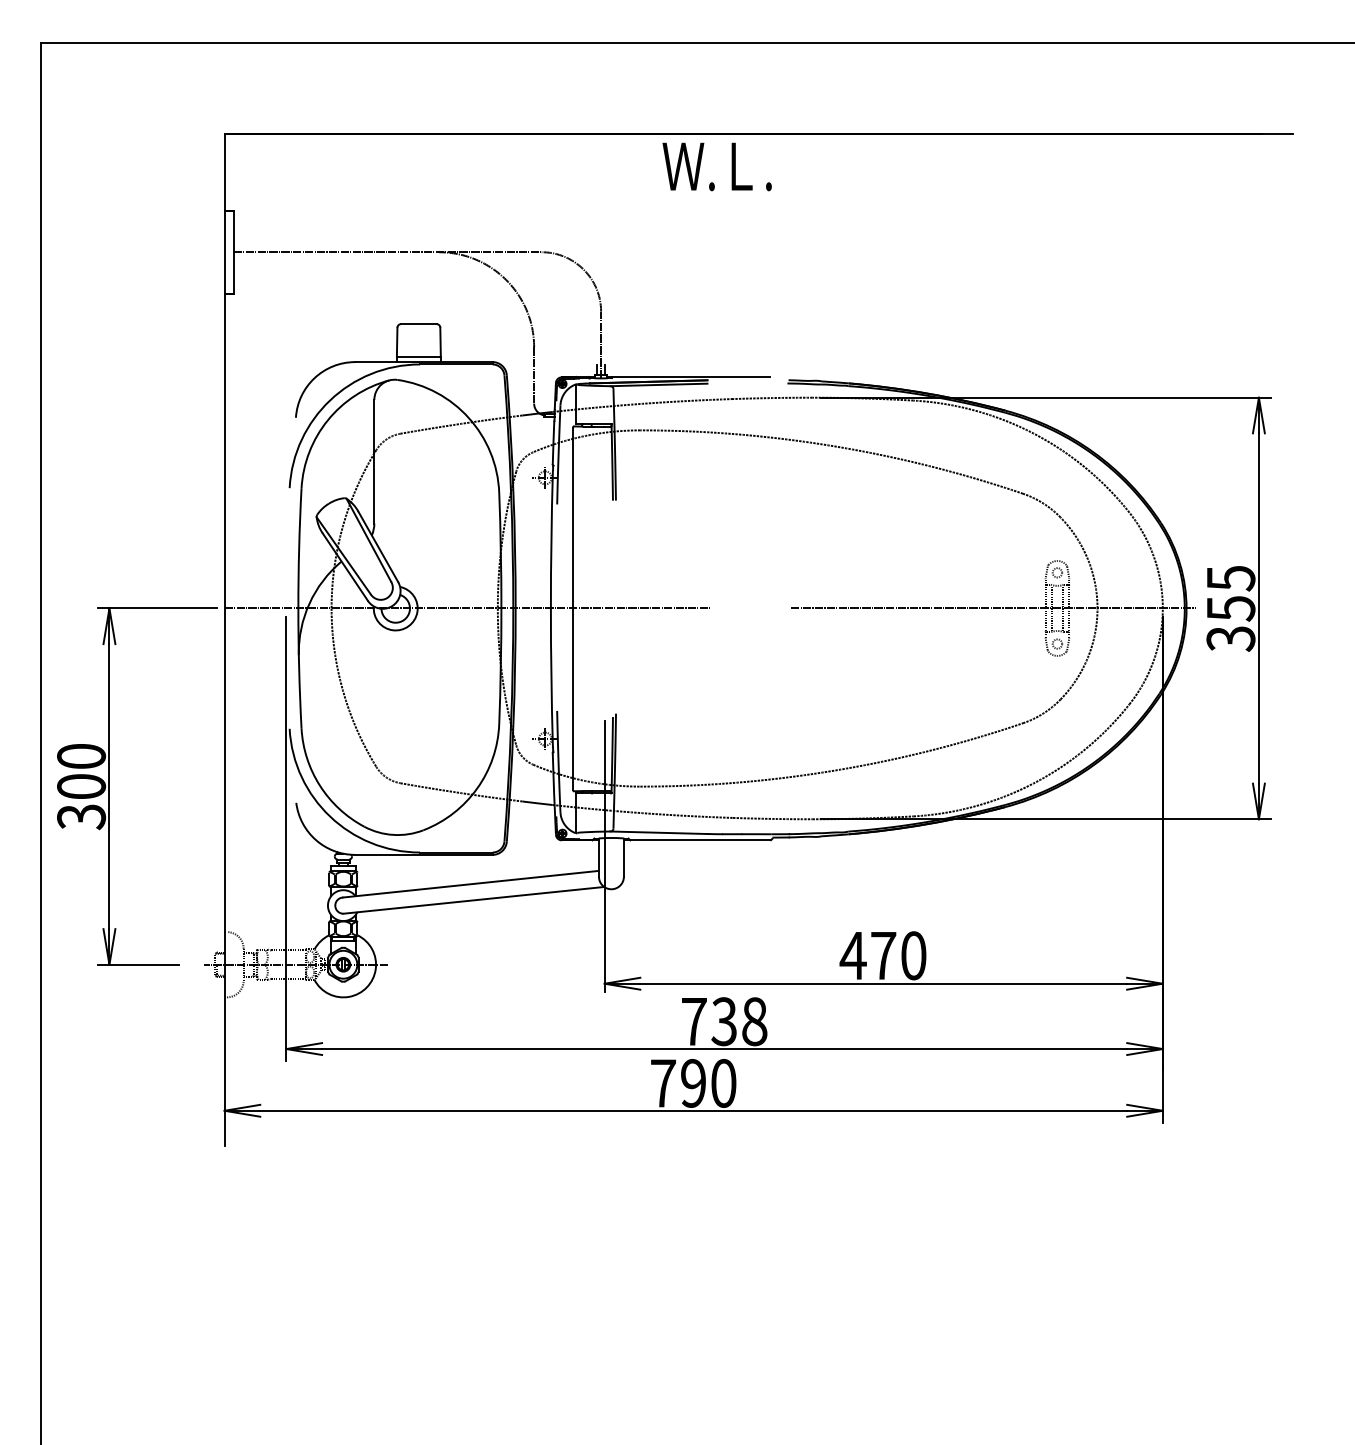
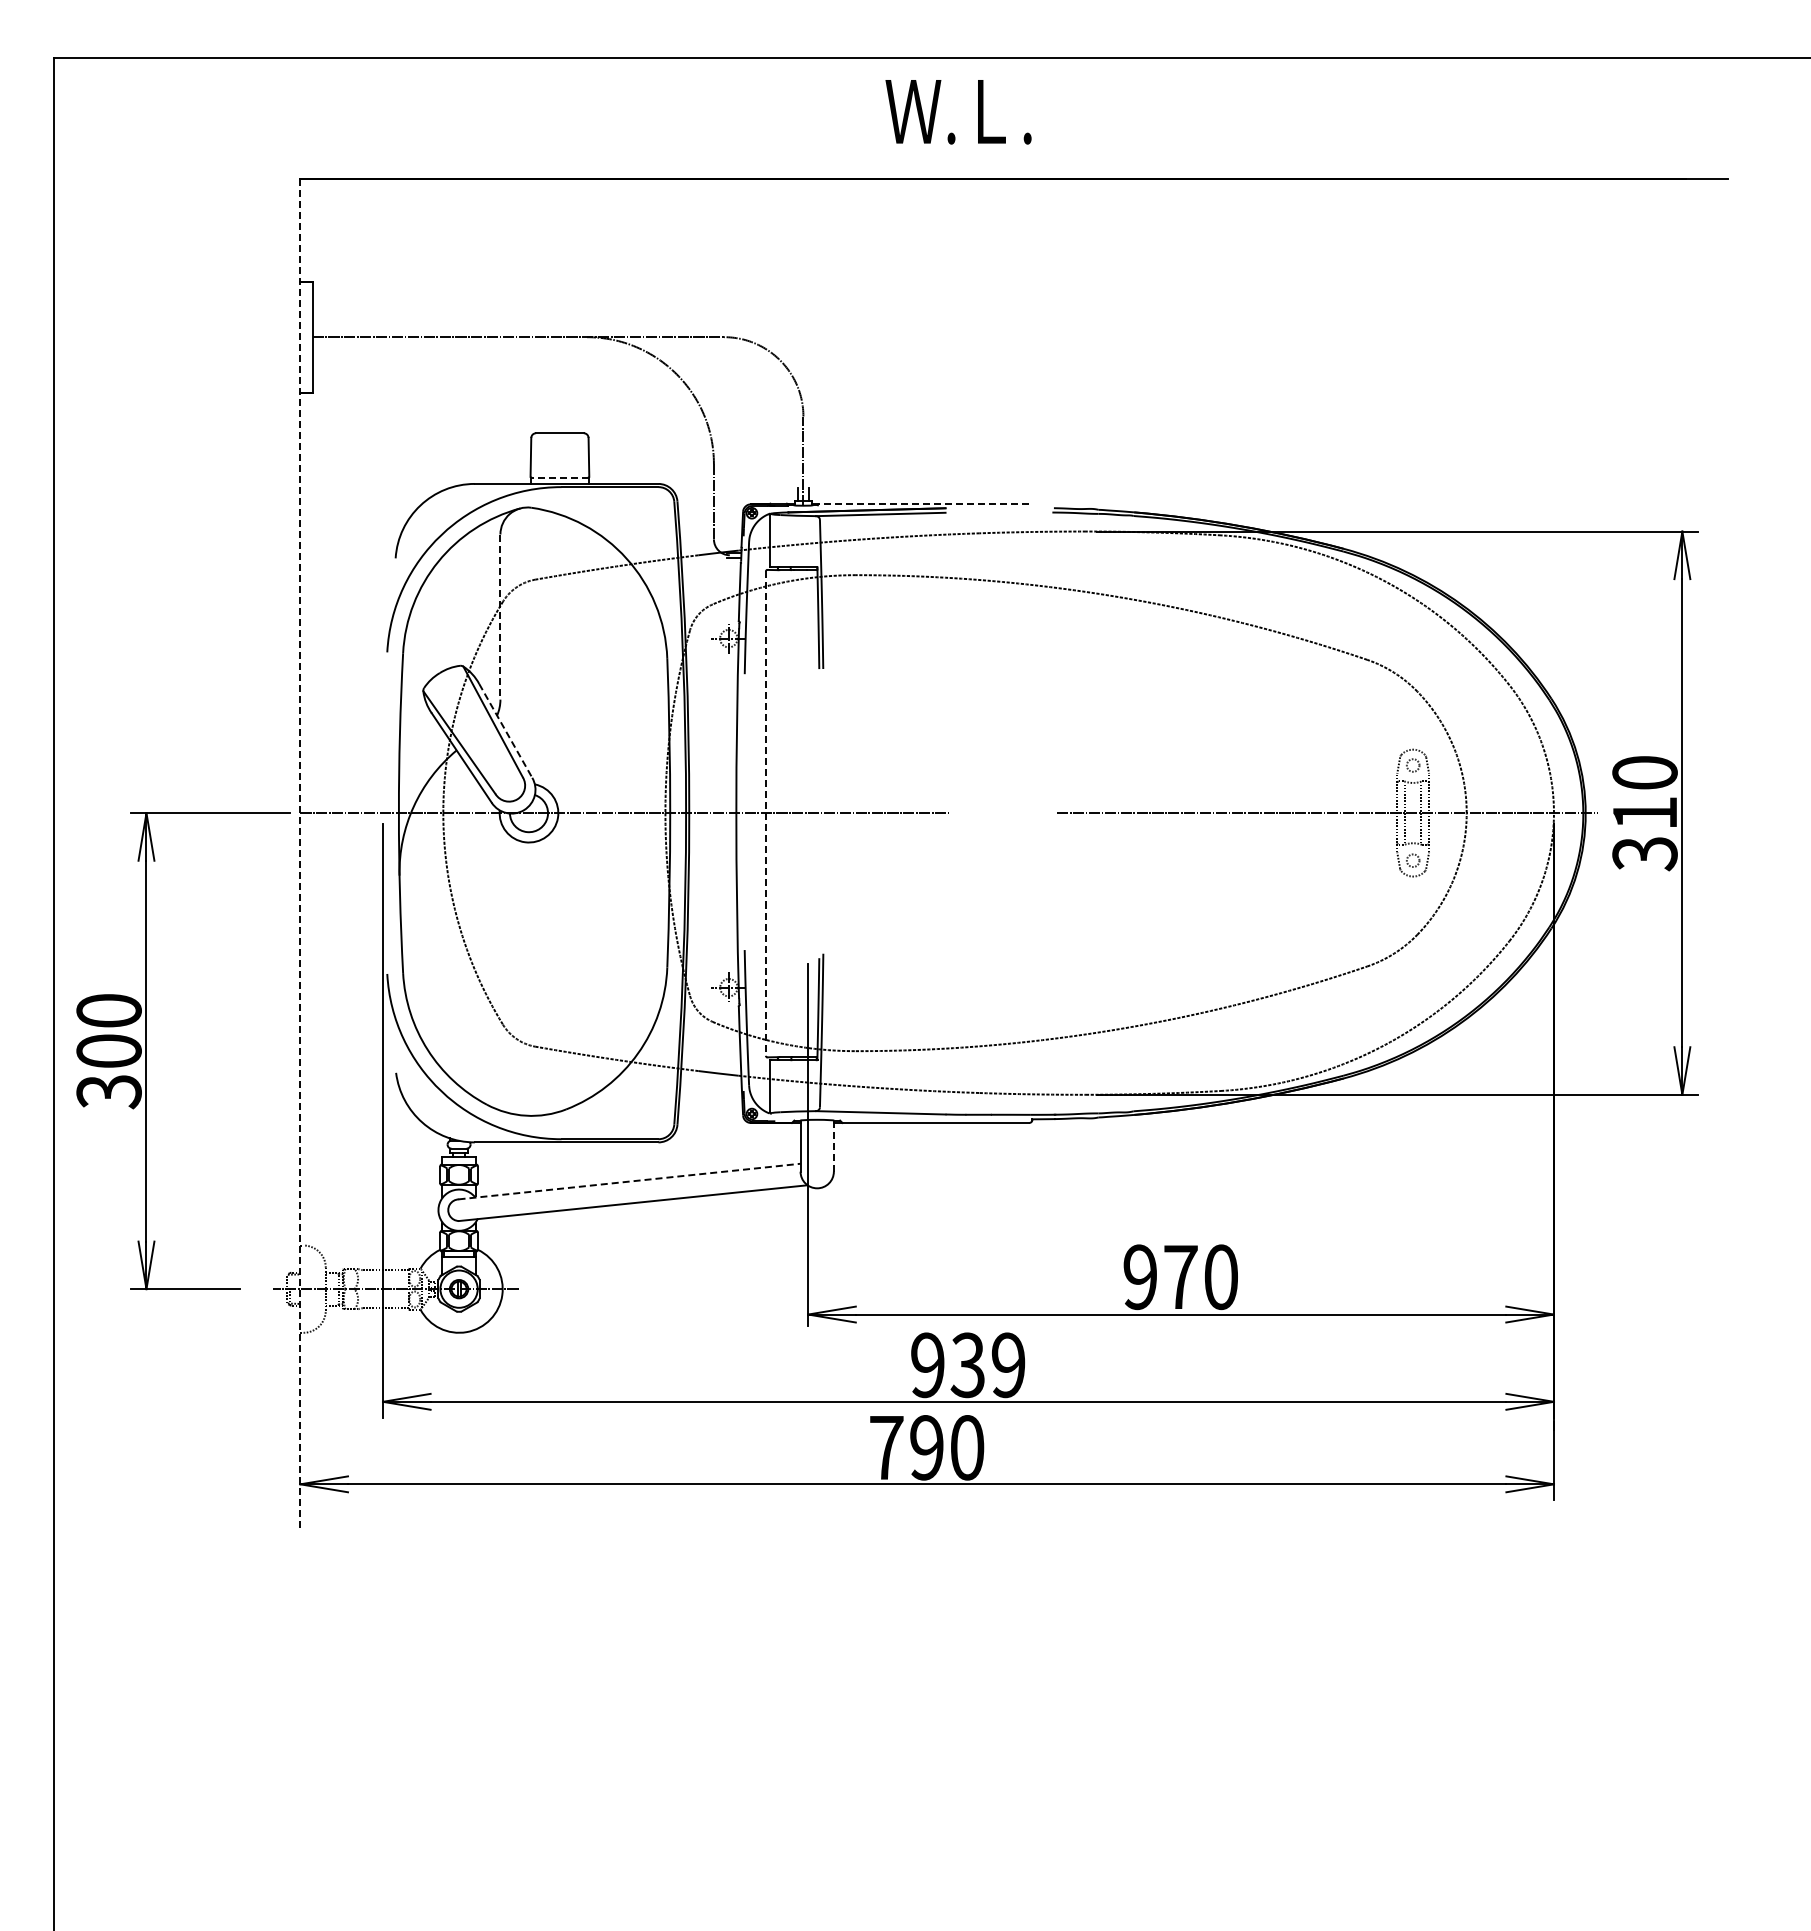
text: (717, 167) -> (958, 112), moved
line: (418, 357) -> (559, 477), solid -> dashed
line: (690, 377) -> (923, 504), solid -> dashed
line: (374, 462) -> (500, 617), solid -> dashed
line: (378, 546) -> (505, 730), solid -> dashed
text: (1230, 593) -> (1644, 793), 355 -> 310
line: (572, 609) -> (765, 814), solid -> dashed
line: (224, 640) -> (300, 855), solid -> dashed
line: (623, 857) -> (833, 1146), solid -> dashed
line: (470, 884) -> (629, 1181), solid -> dashed
text: (853, 956) -> (1140, 1277), 470 -> 970
text: (724, 1021) -> (968, 1365), 738 -> 939

